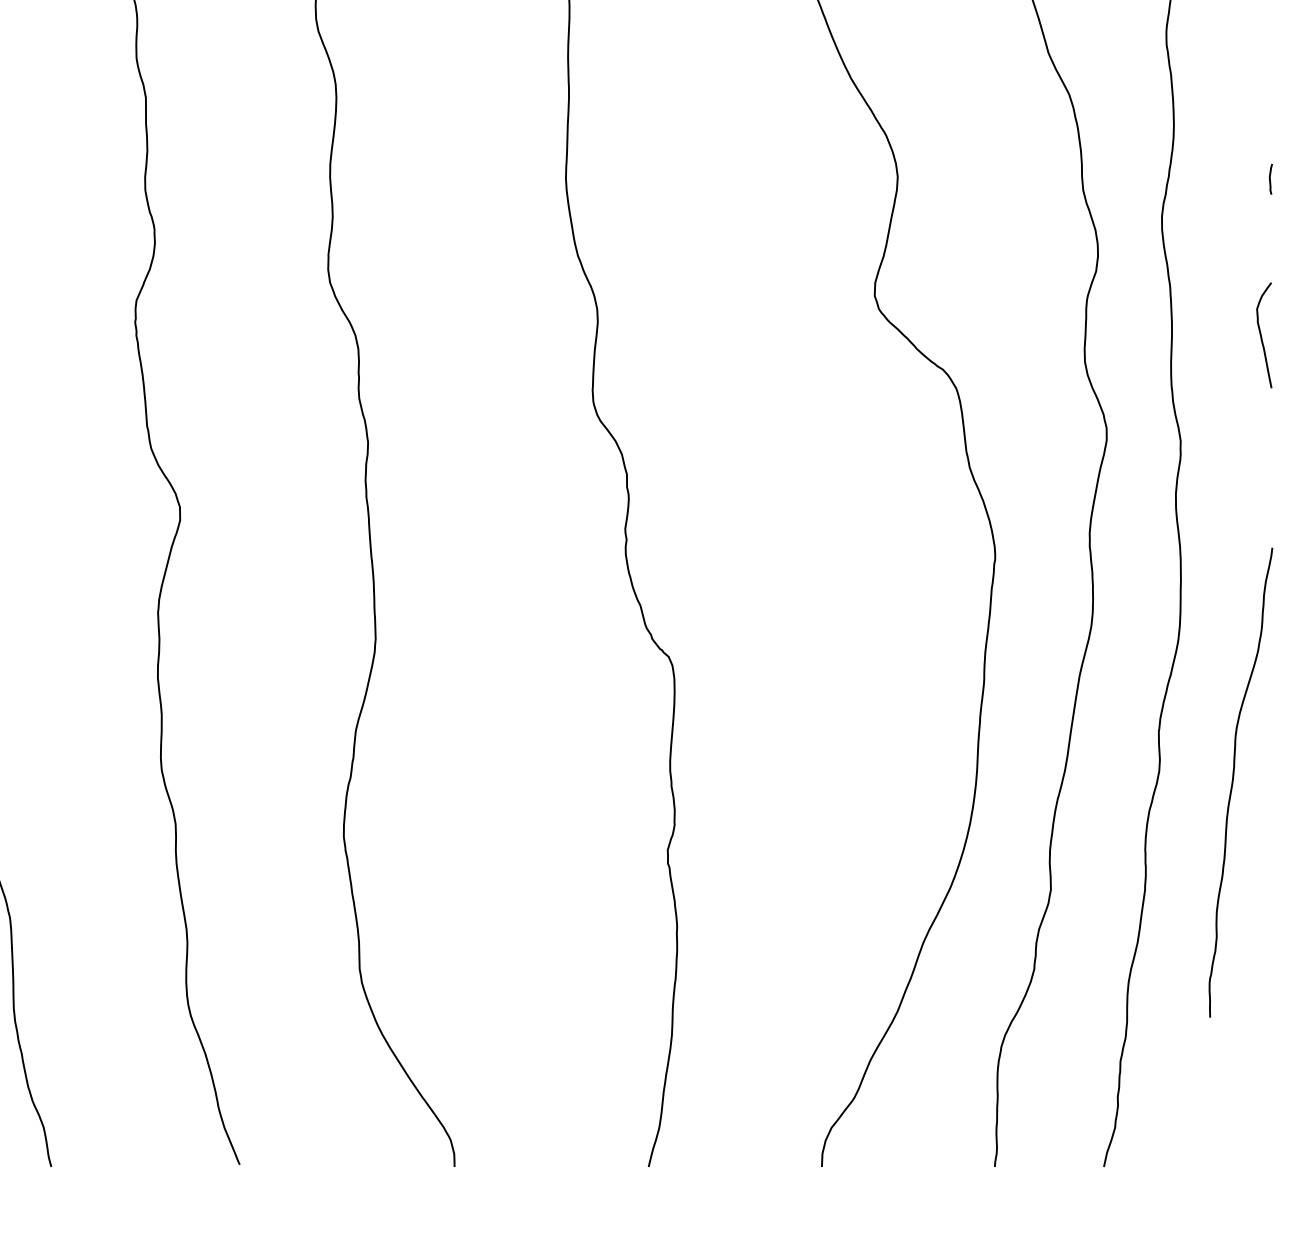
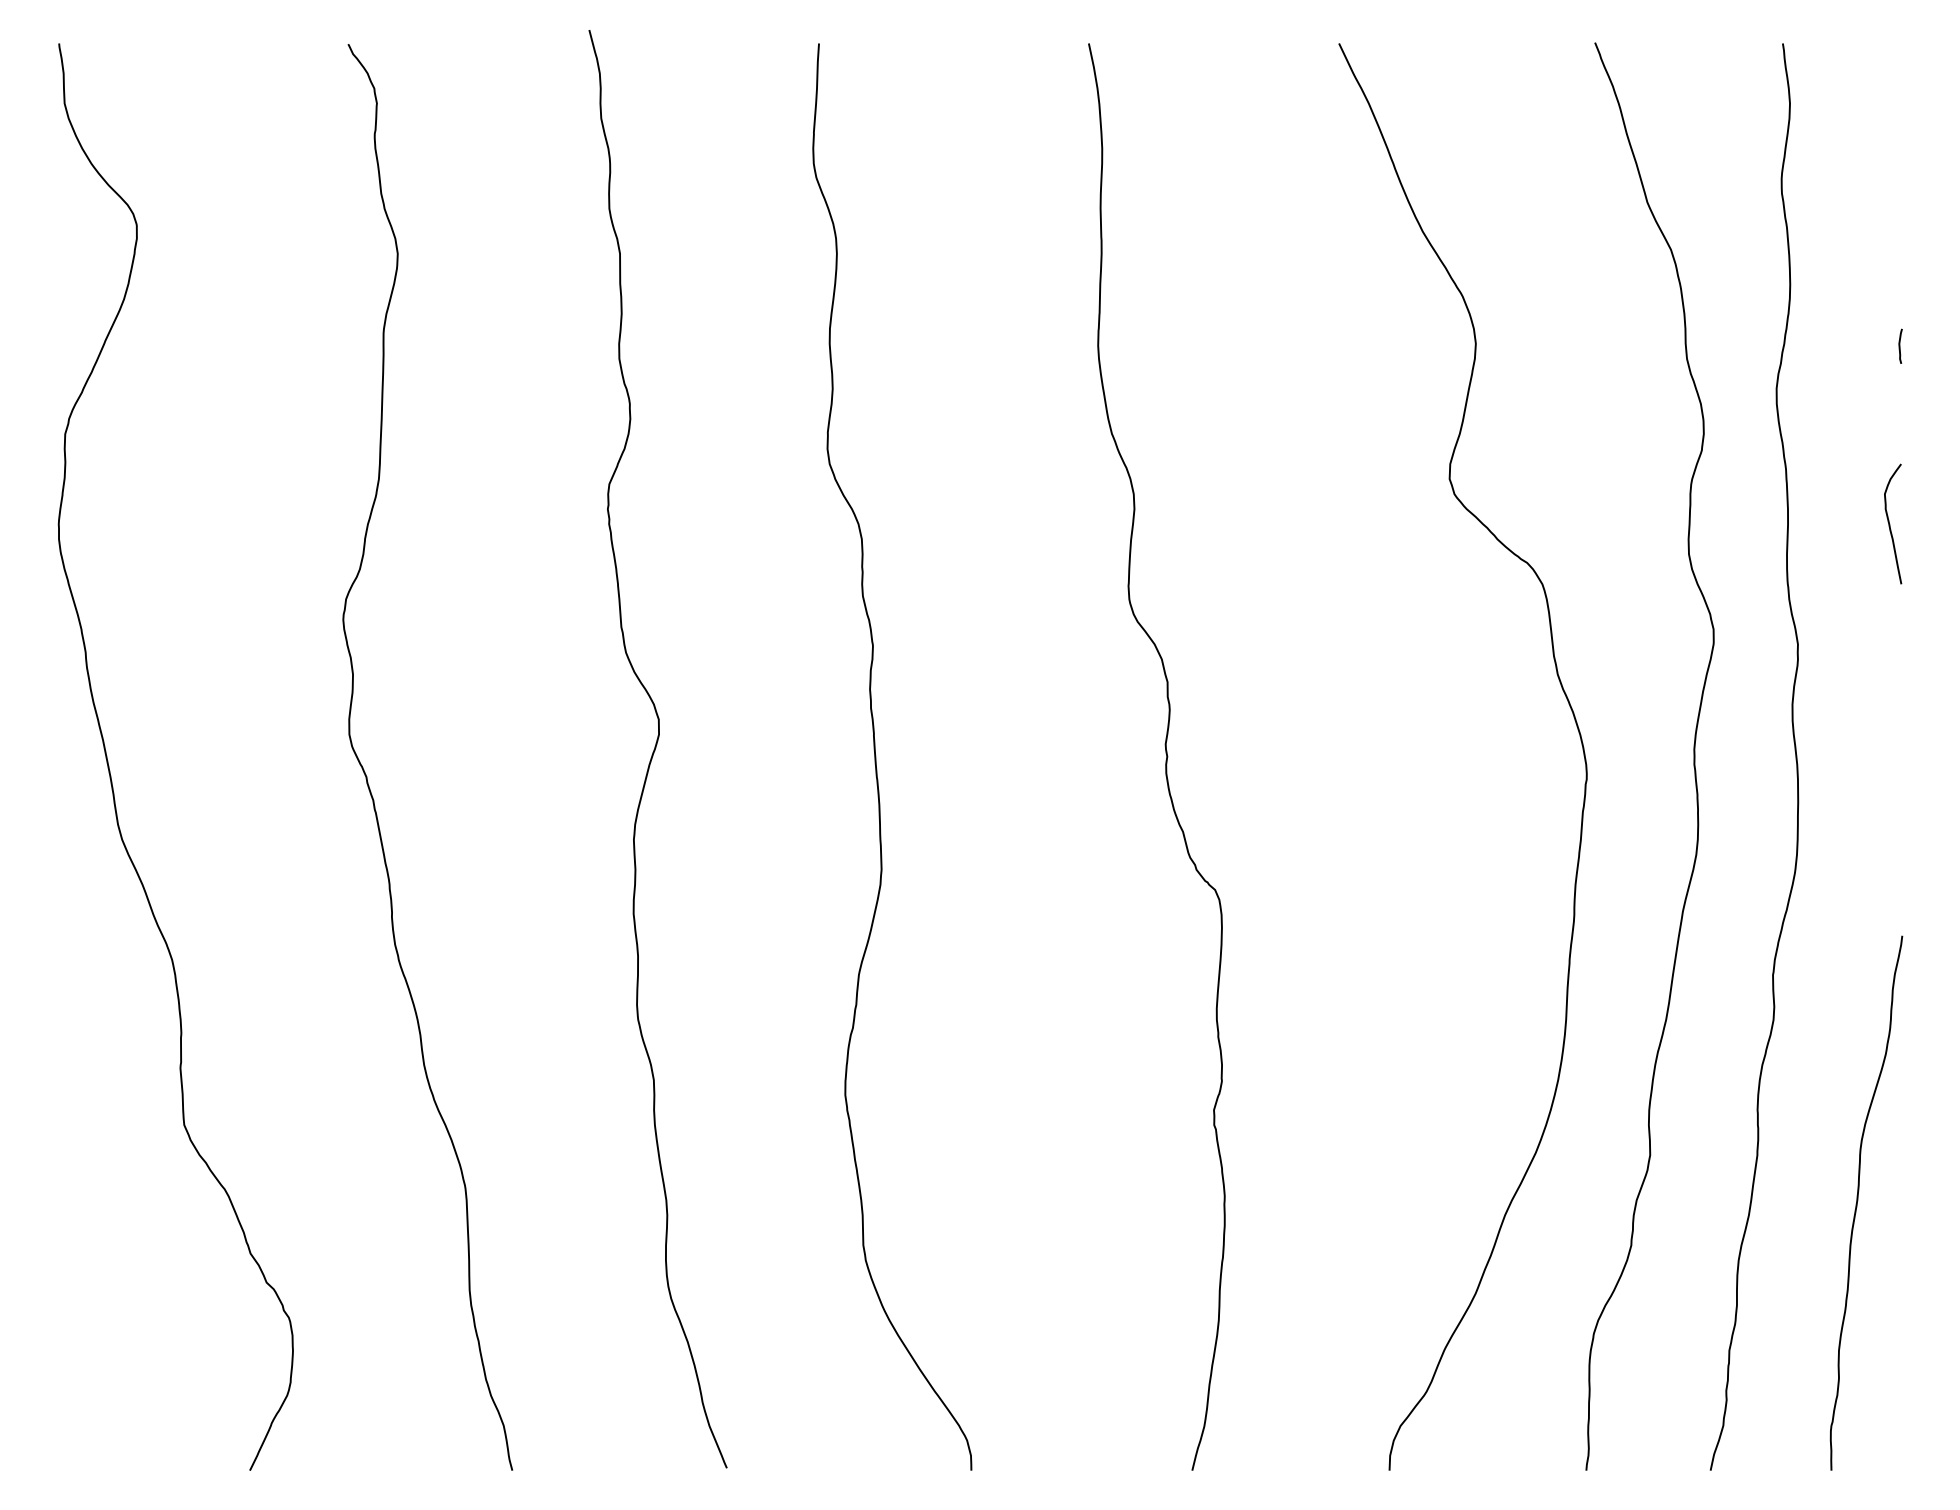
curve: (1233, 781) -> (1858, 1201), moved

